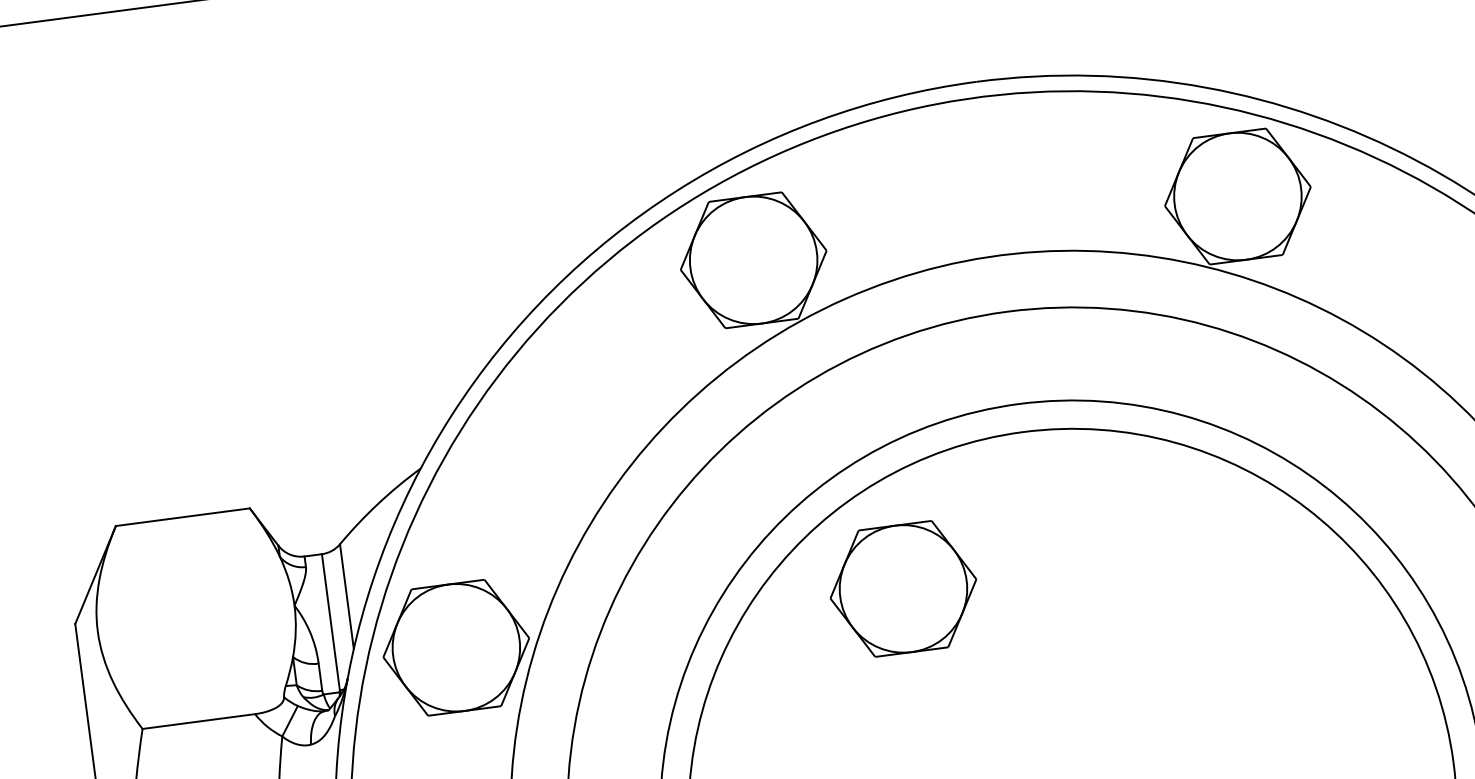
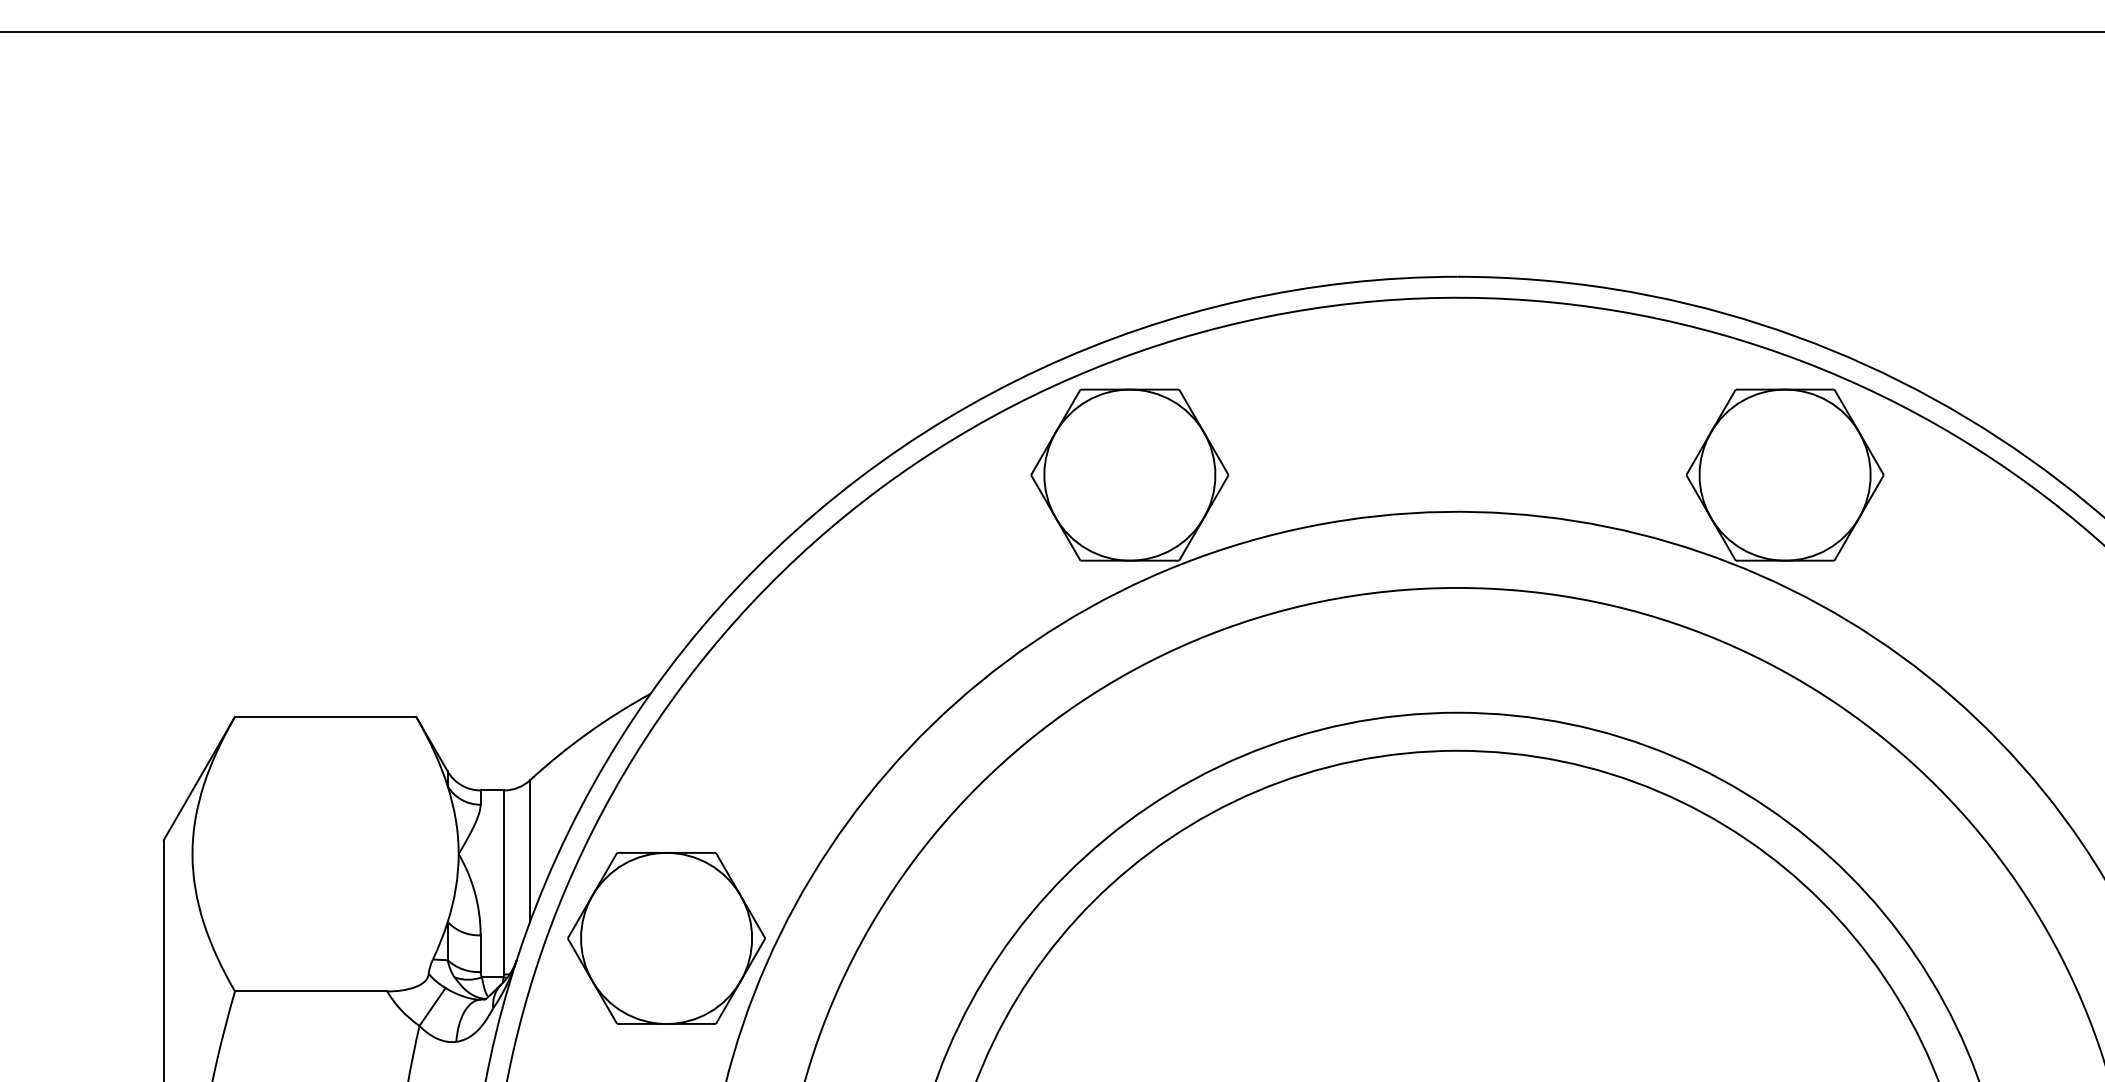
part: (903, 588) -> (1271, 937), removed

